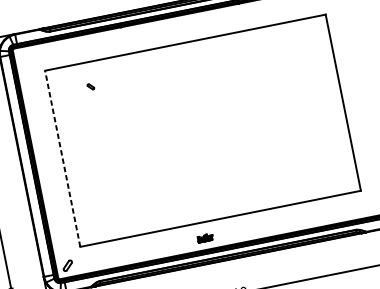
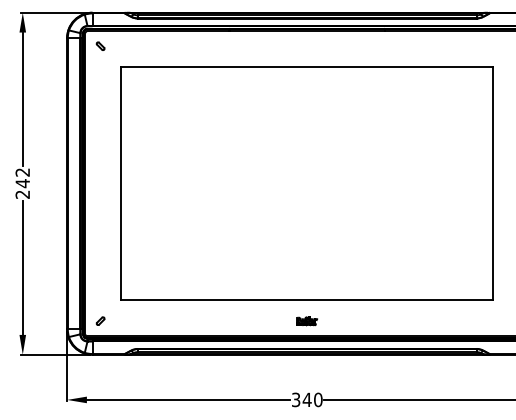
part: (90, 86) -> (100, 45), moved
line: (62, 158) -> (121, 183), dashed -> solid
part: (205, 238) -> (306, 321), moved
part: (67, 265) -> (100, 320), size x0.62

